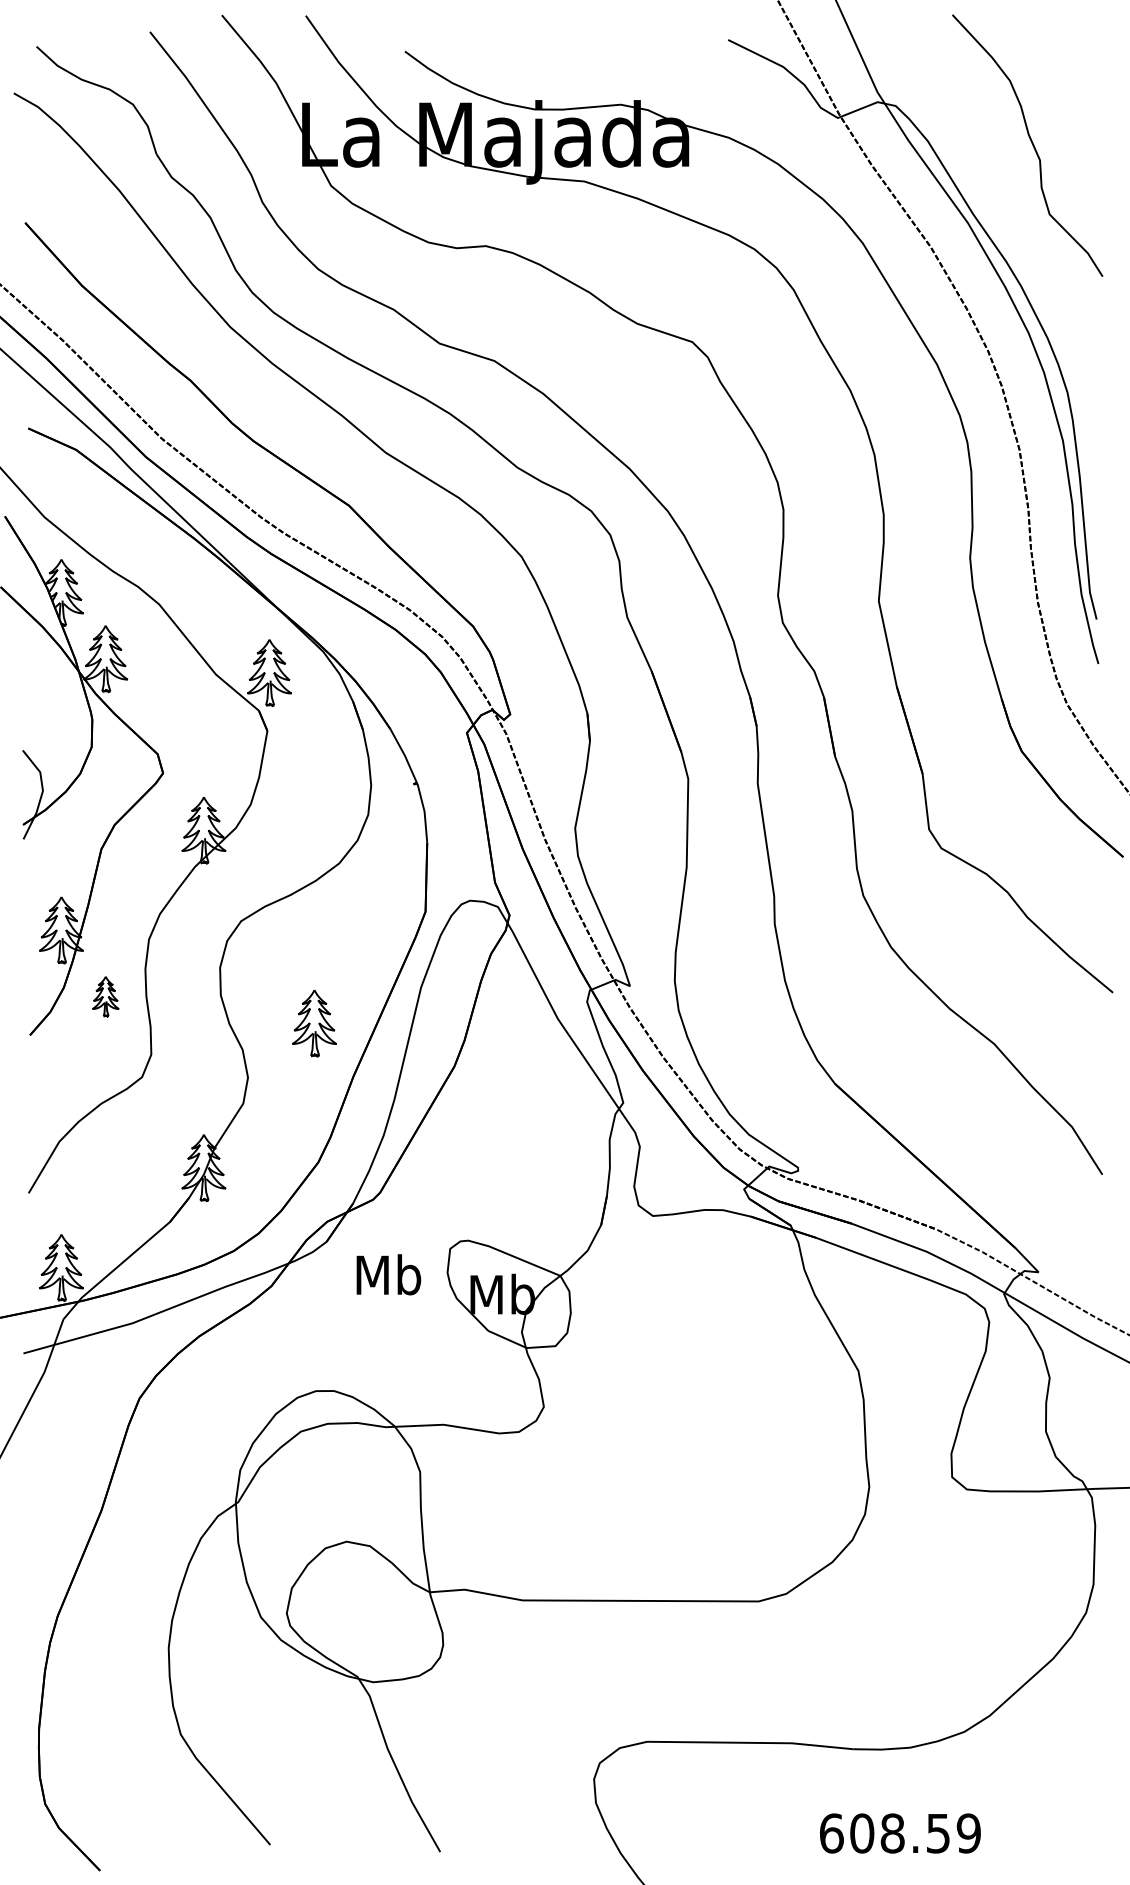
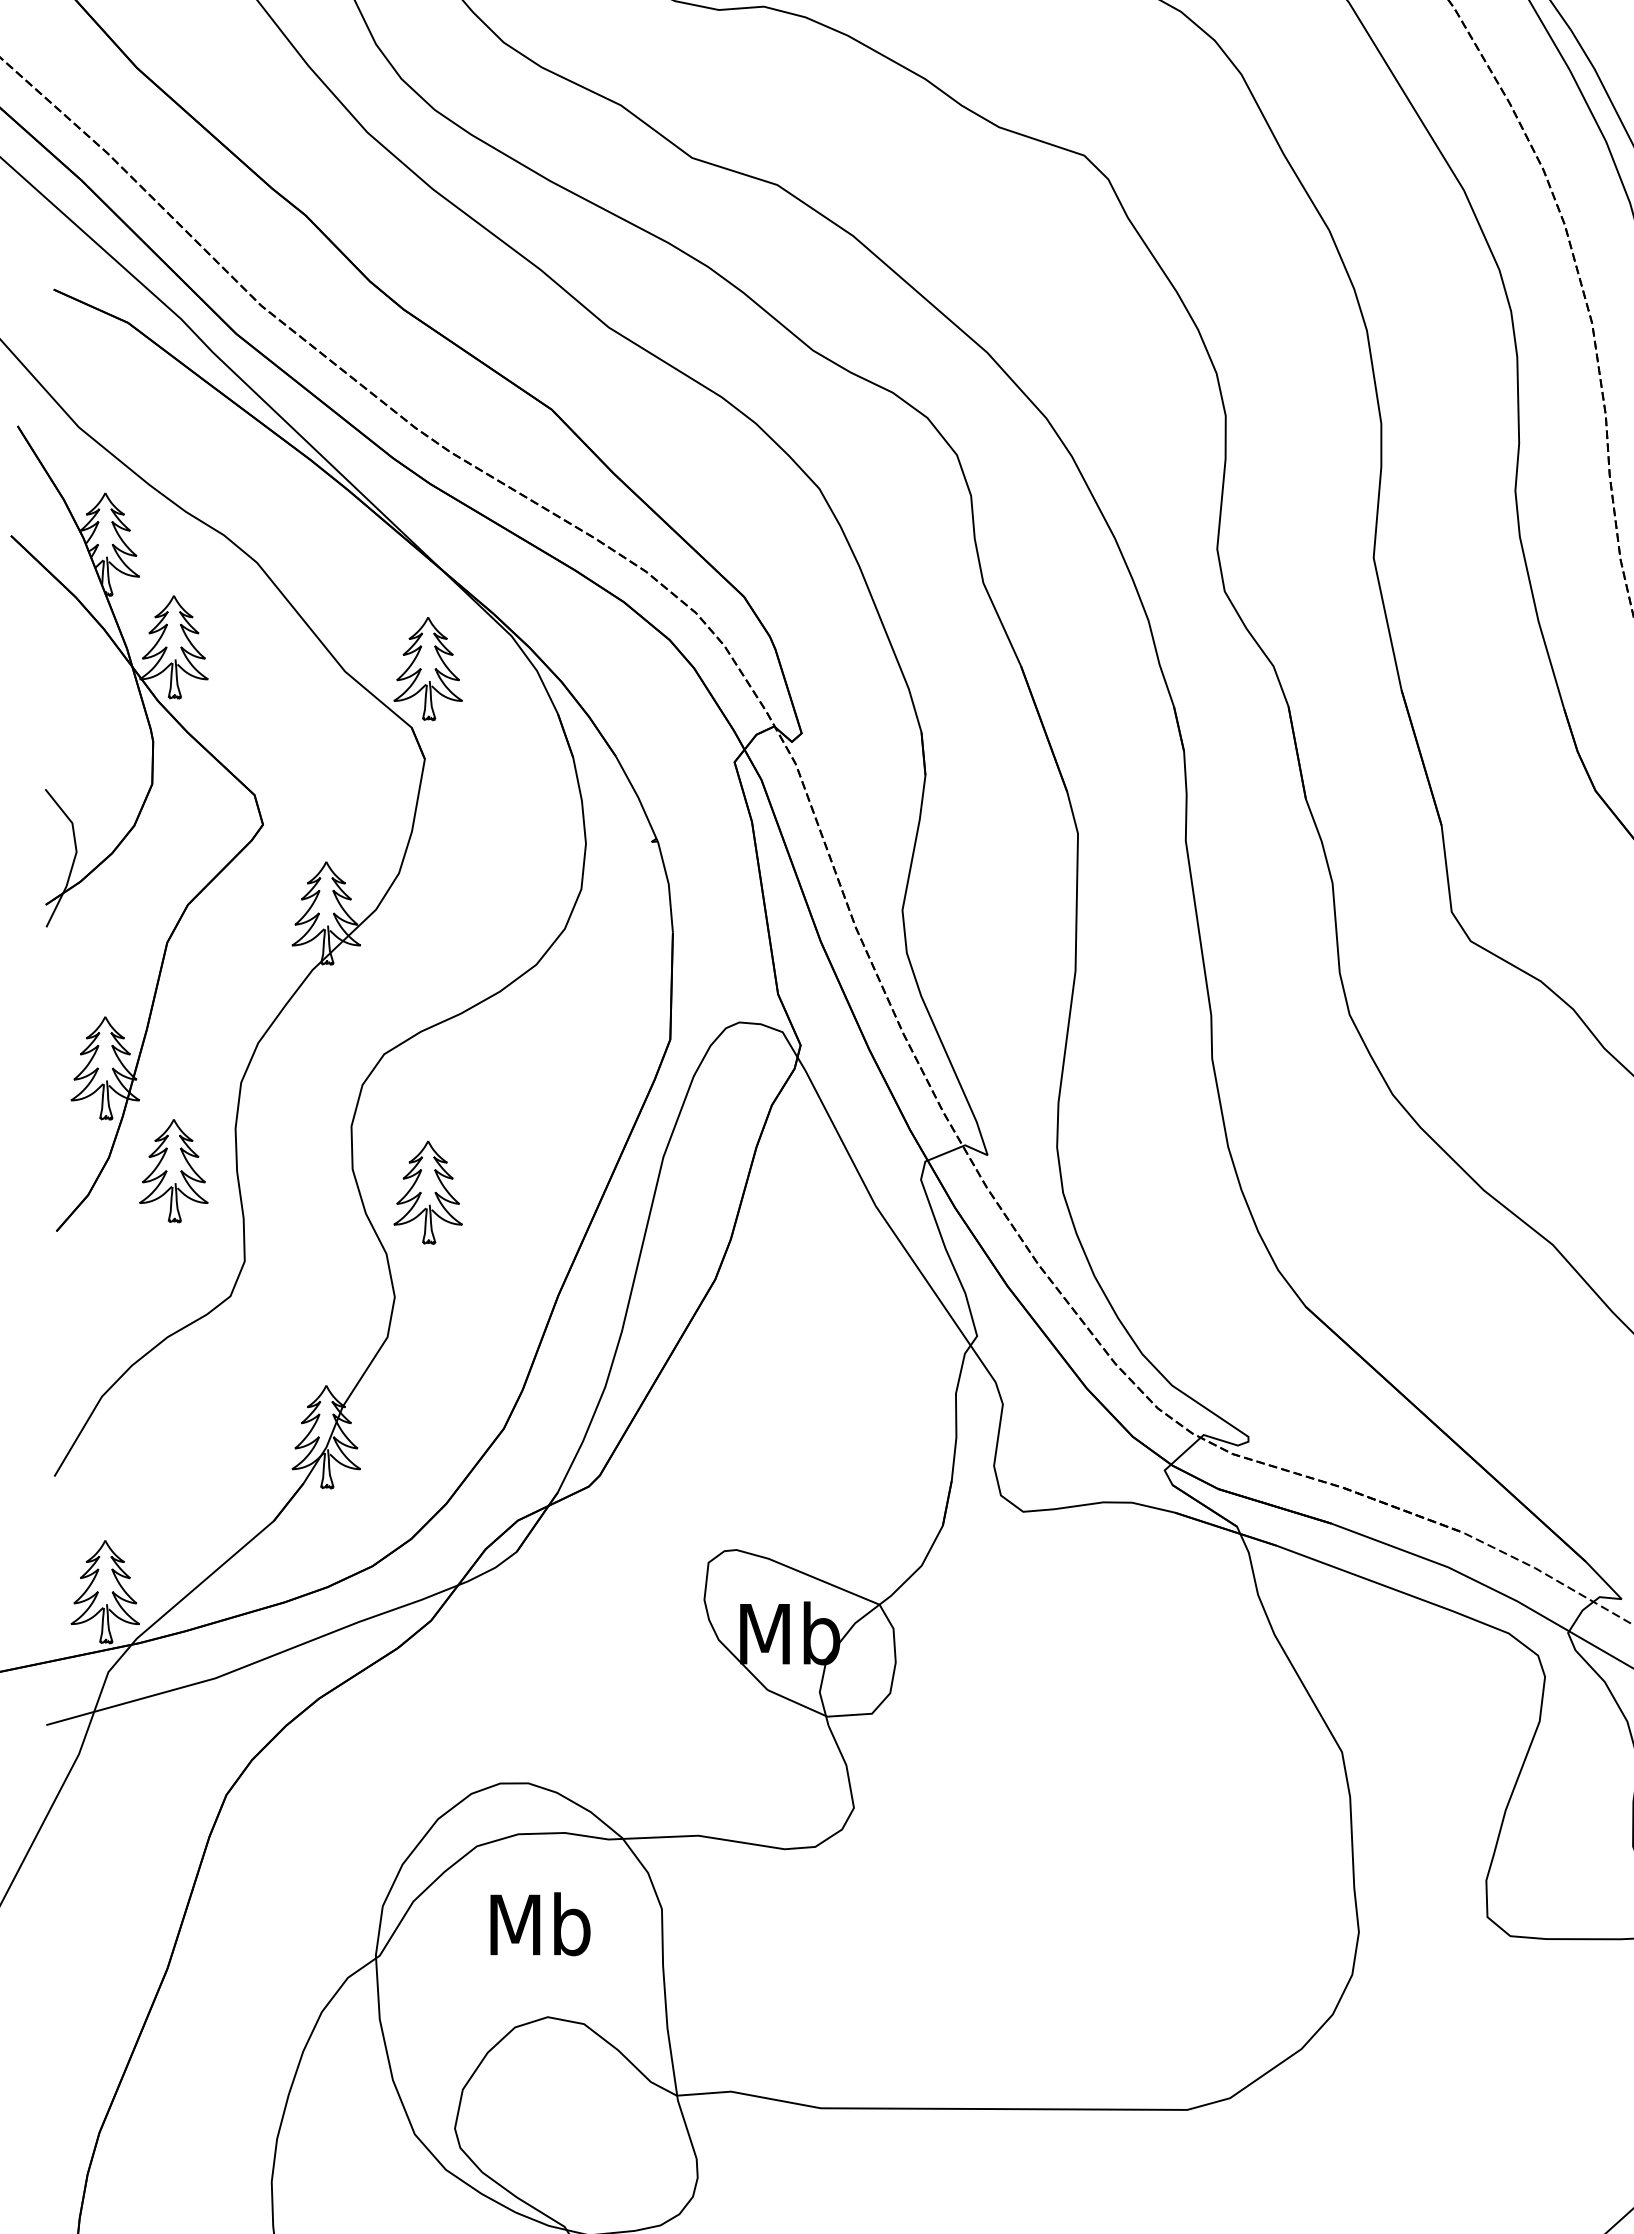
part: (105, 996) -> (173, 1171), size x1.67
part: (314, 1023) -> (428, 1192), moved
text: (388, 1274) -> (539, 1923), moved

